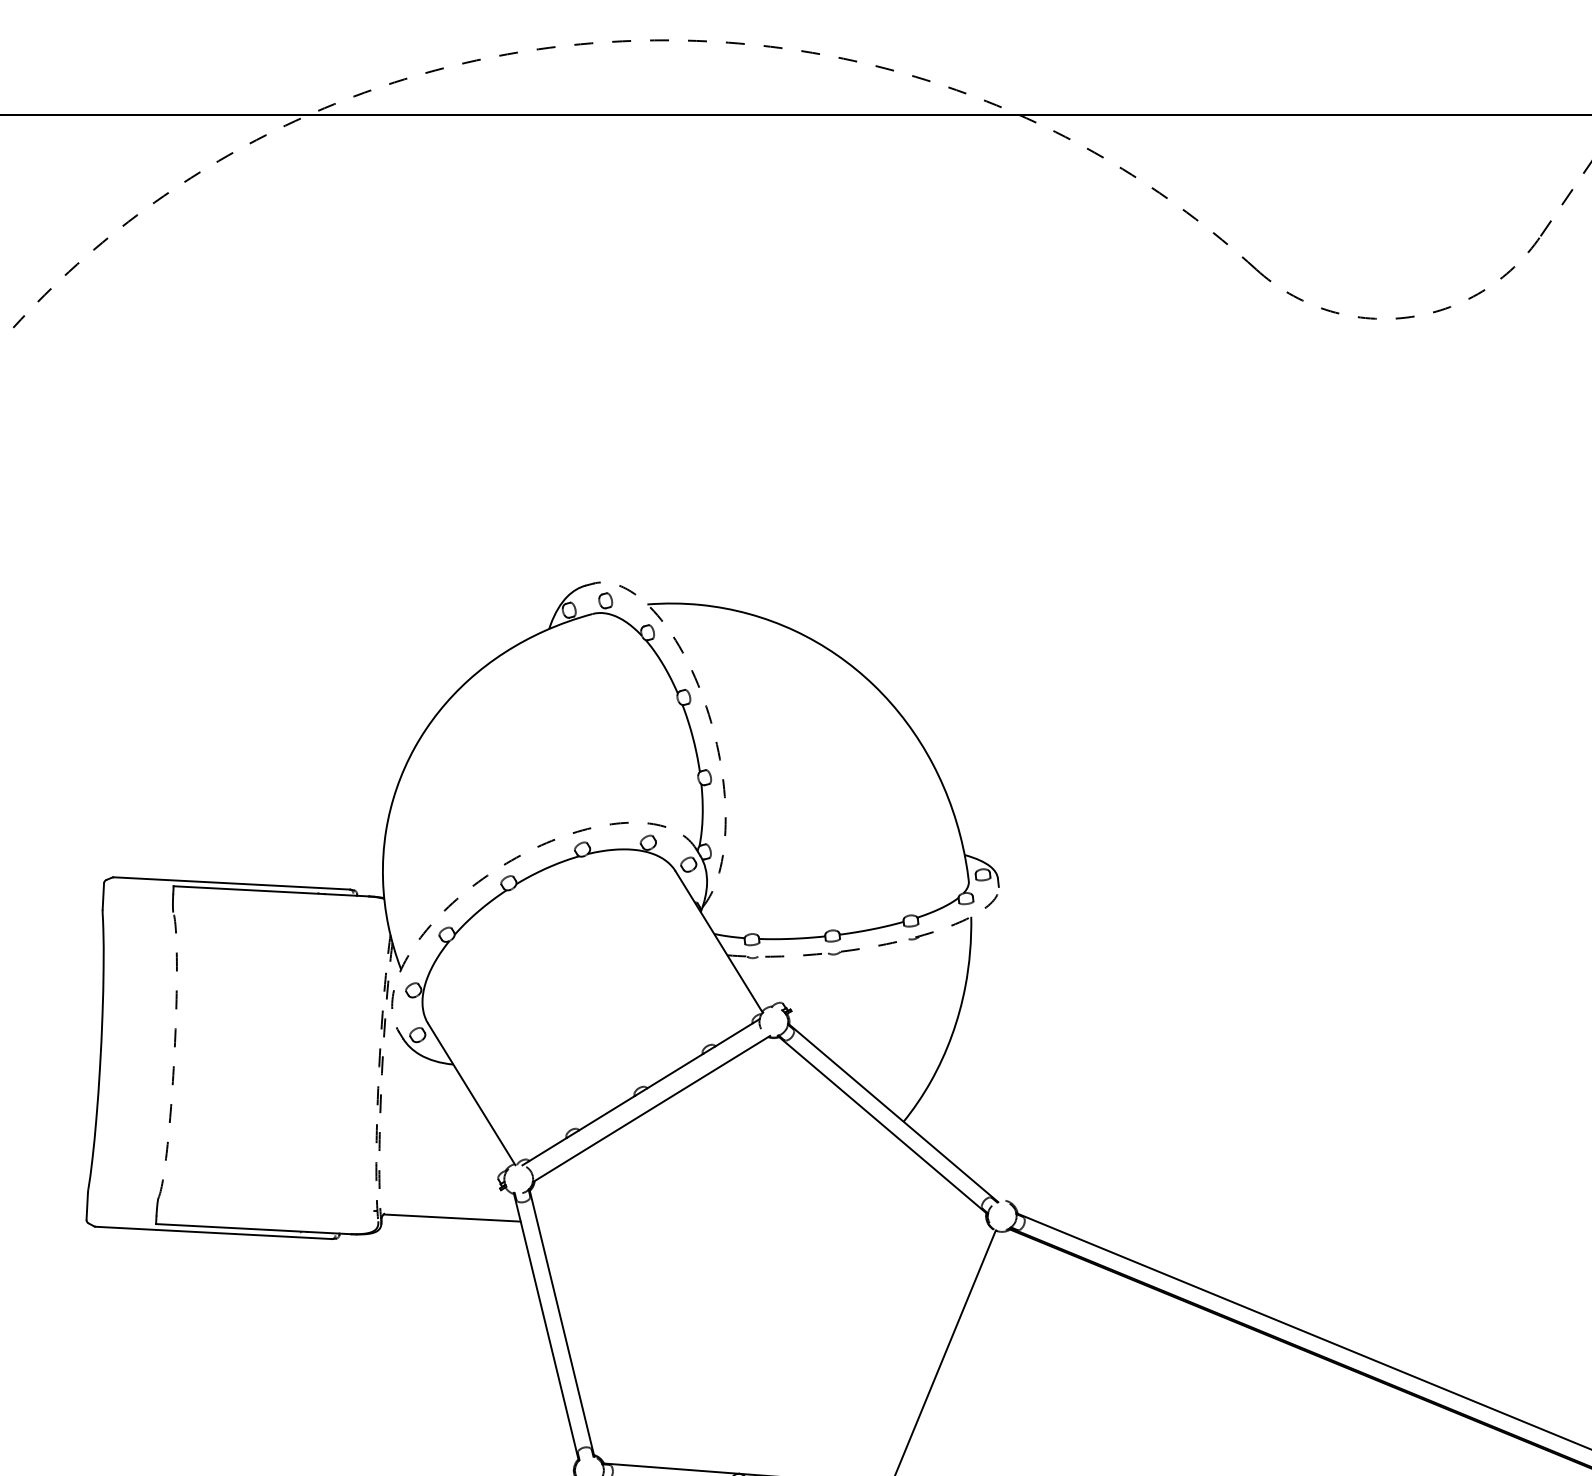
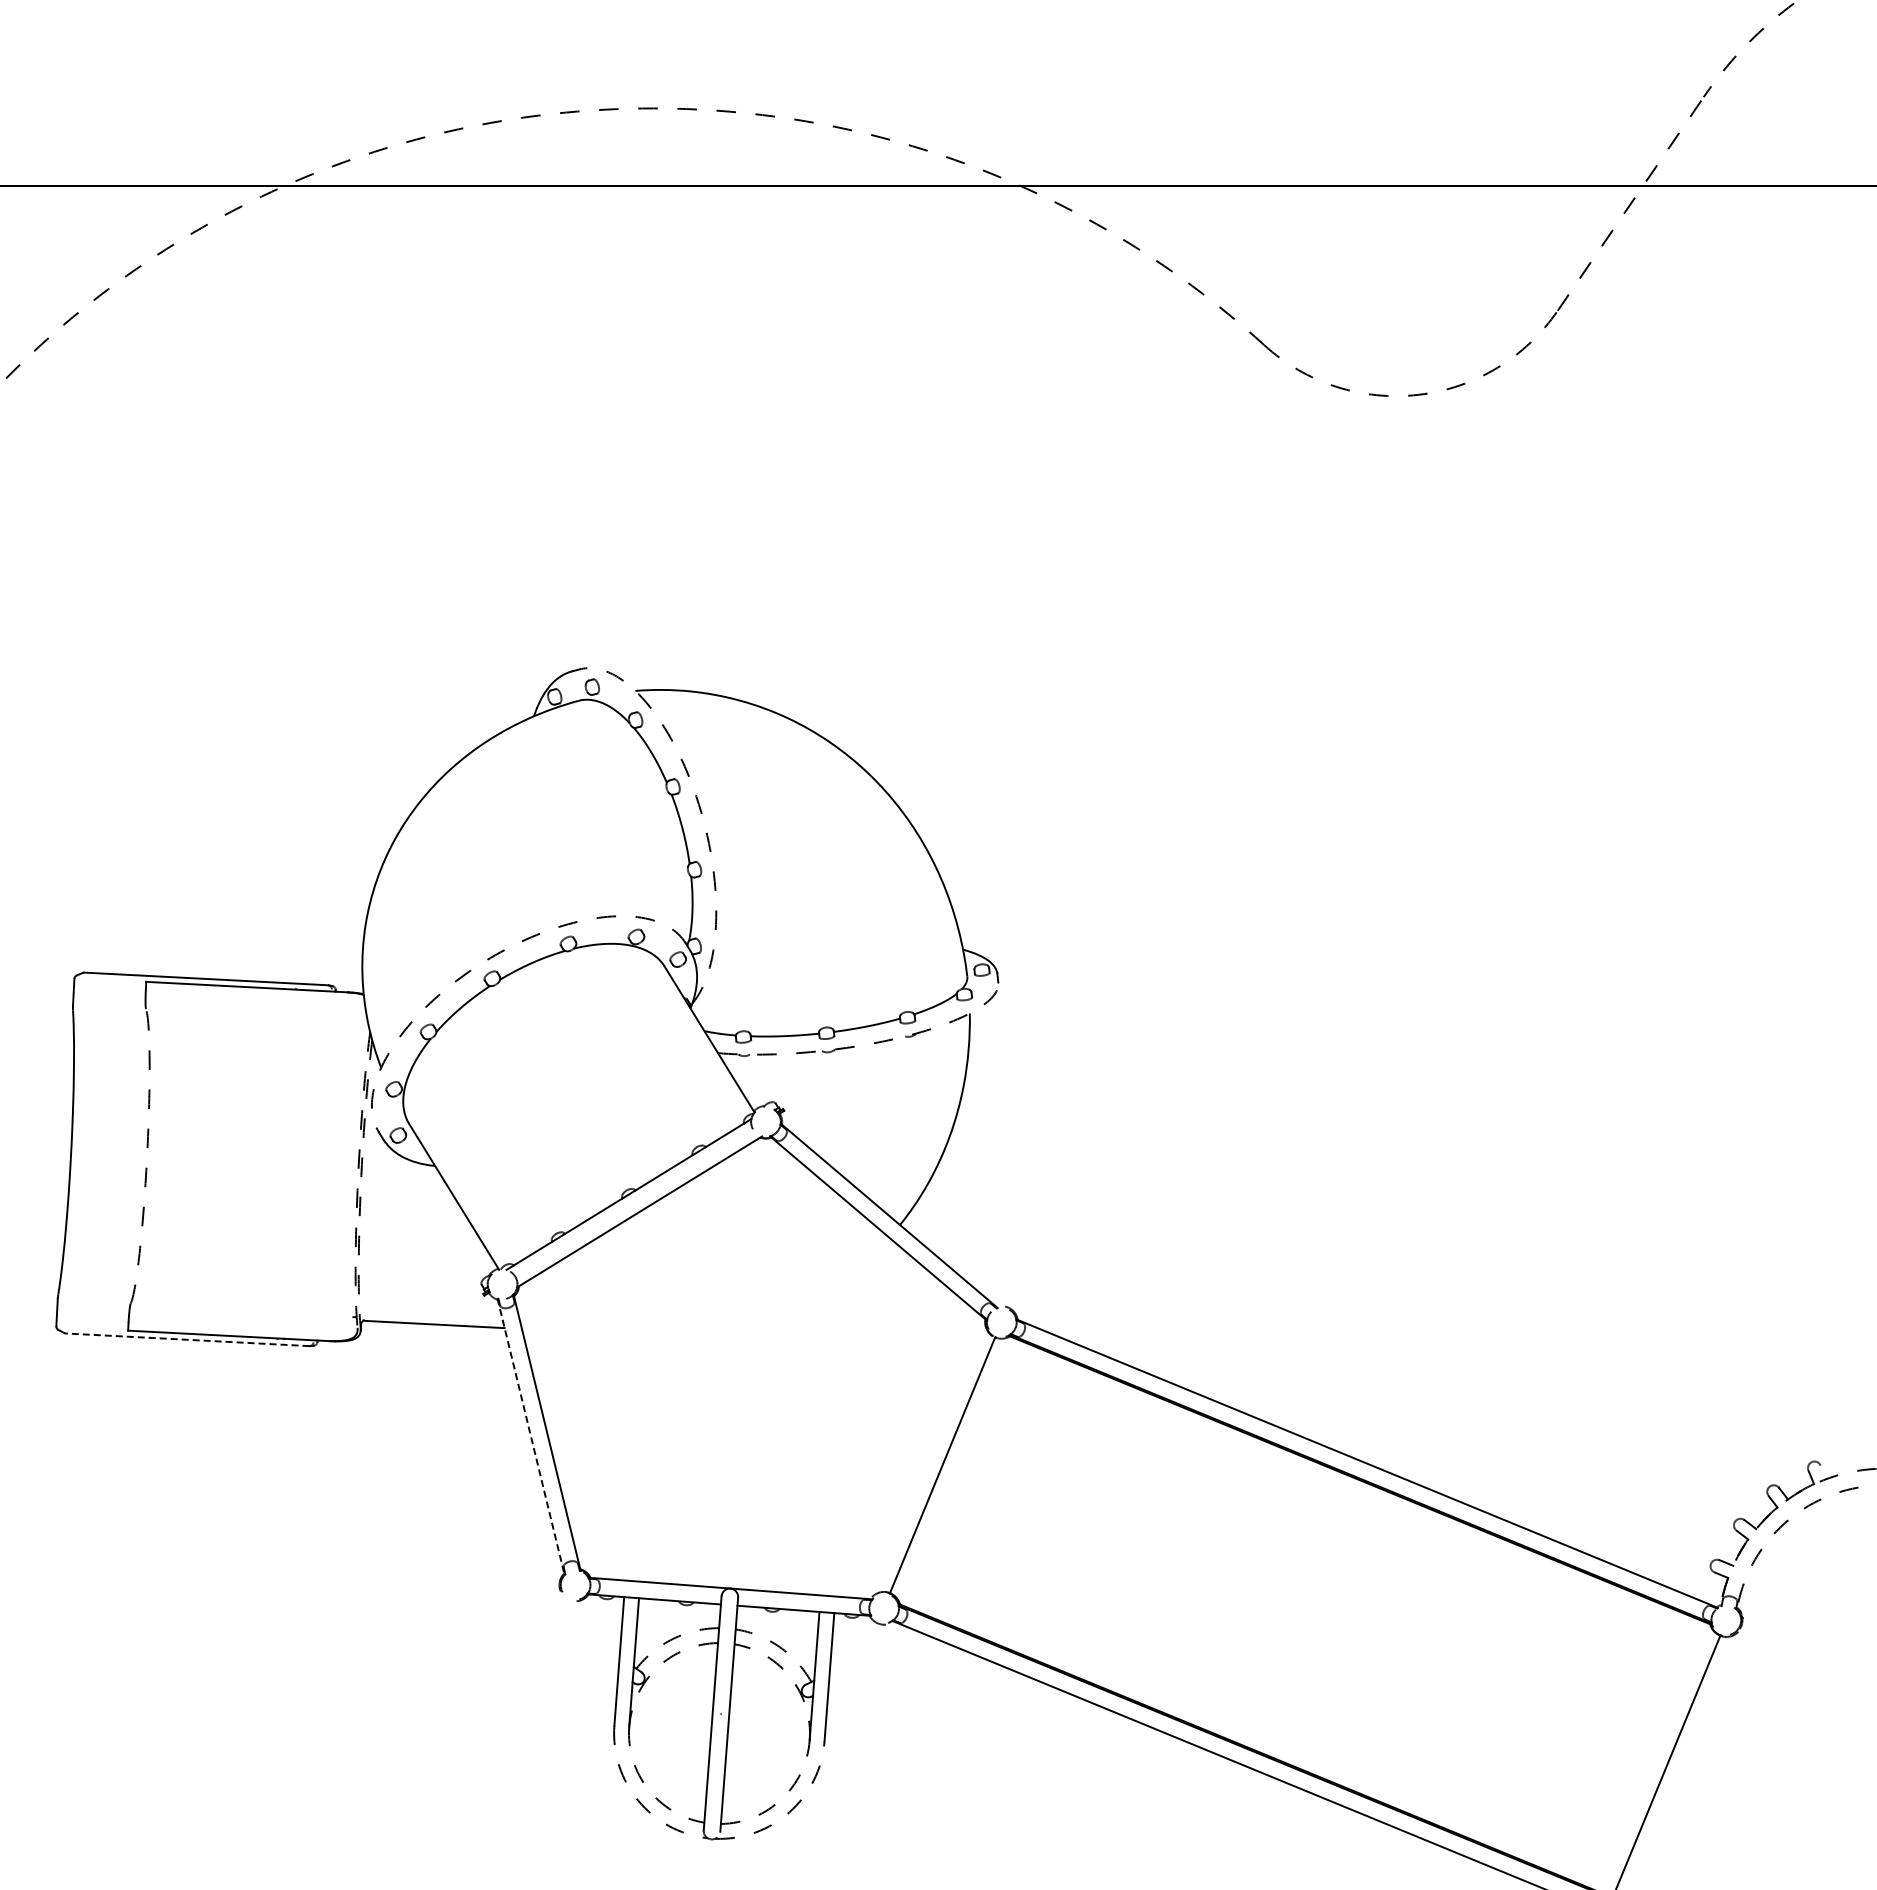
line: (213, 1232) -> (187, 1339), solid -> dashed
line: (546, 1327) -> (531, 1437), solid -> dashed

